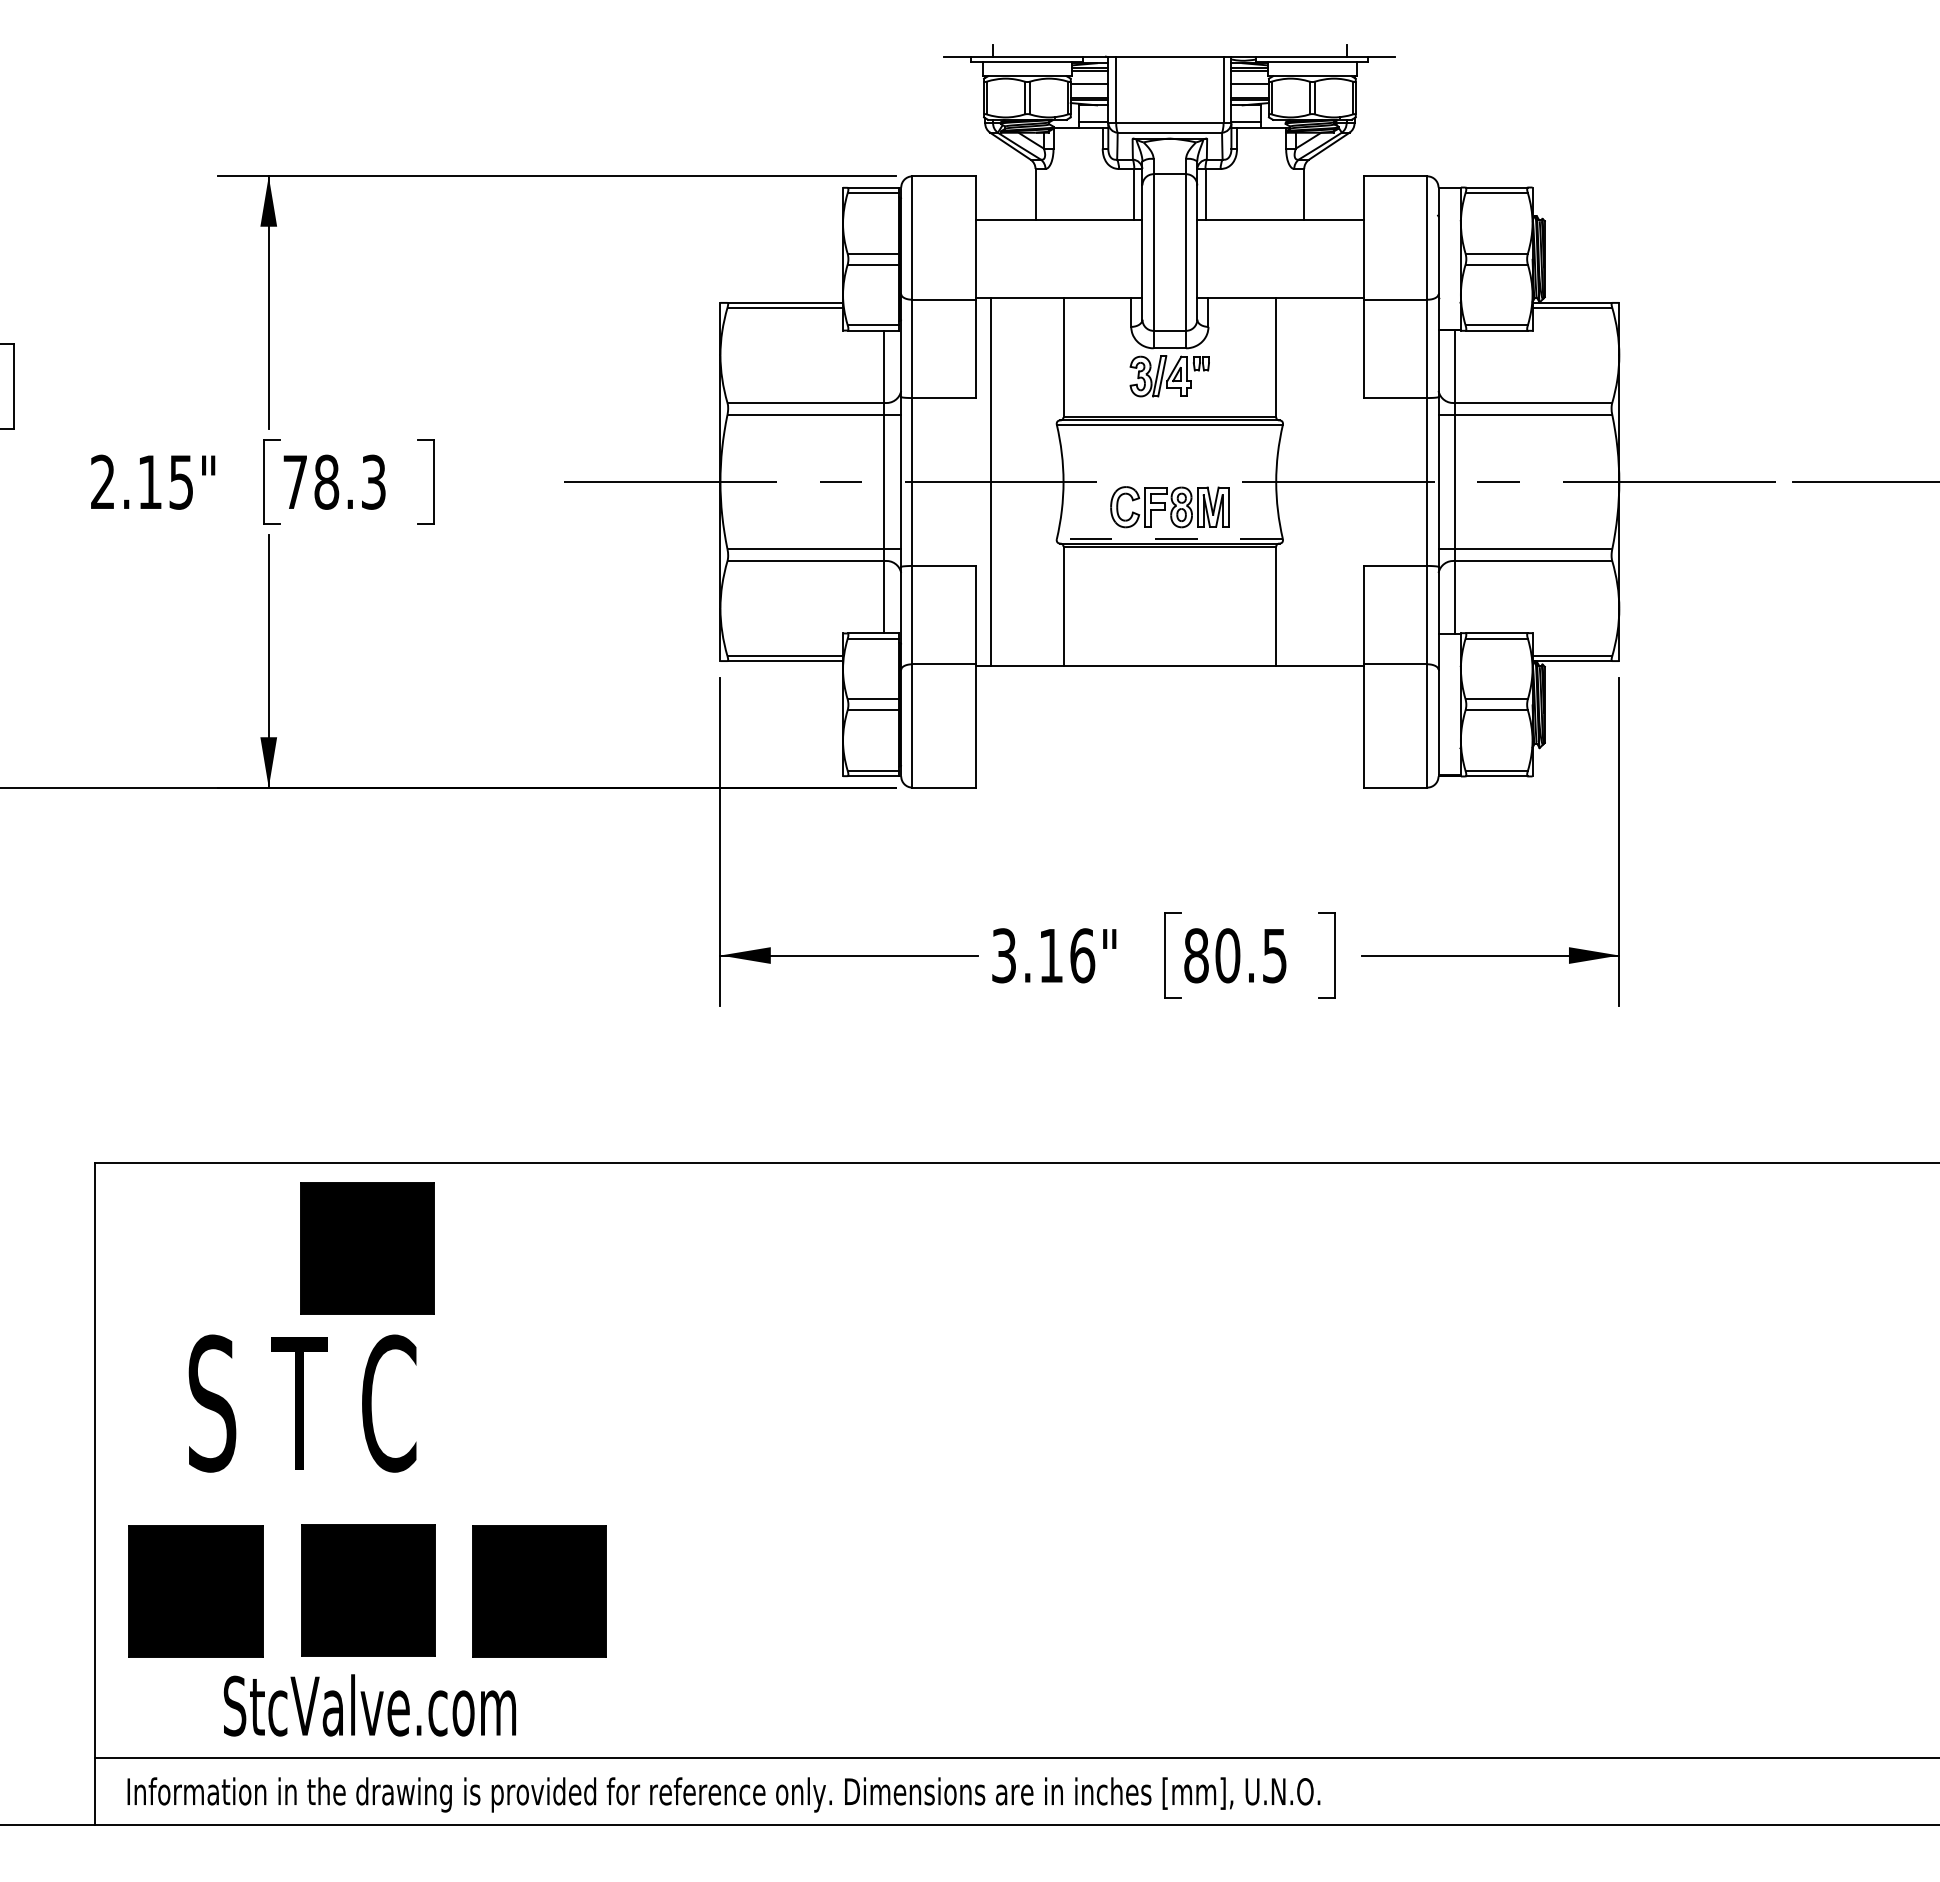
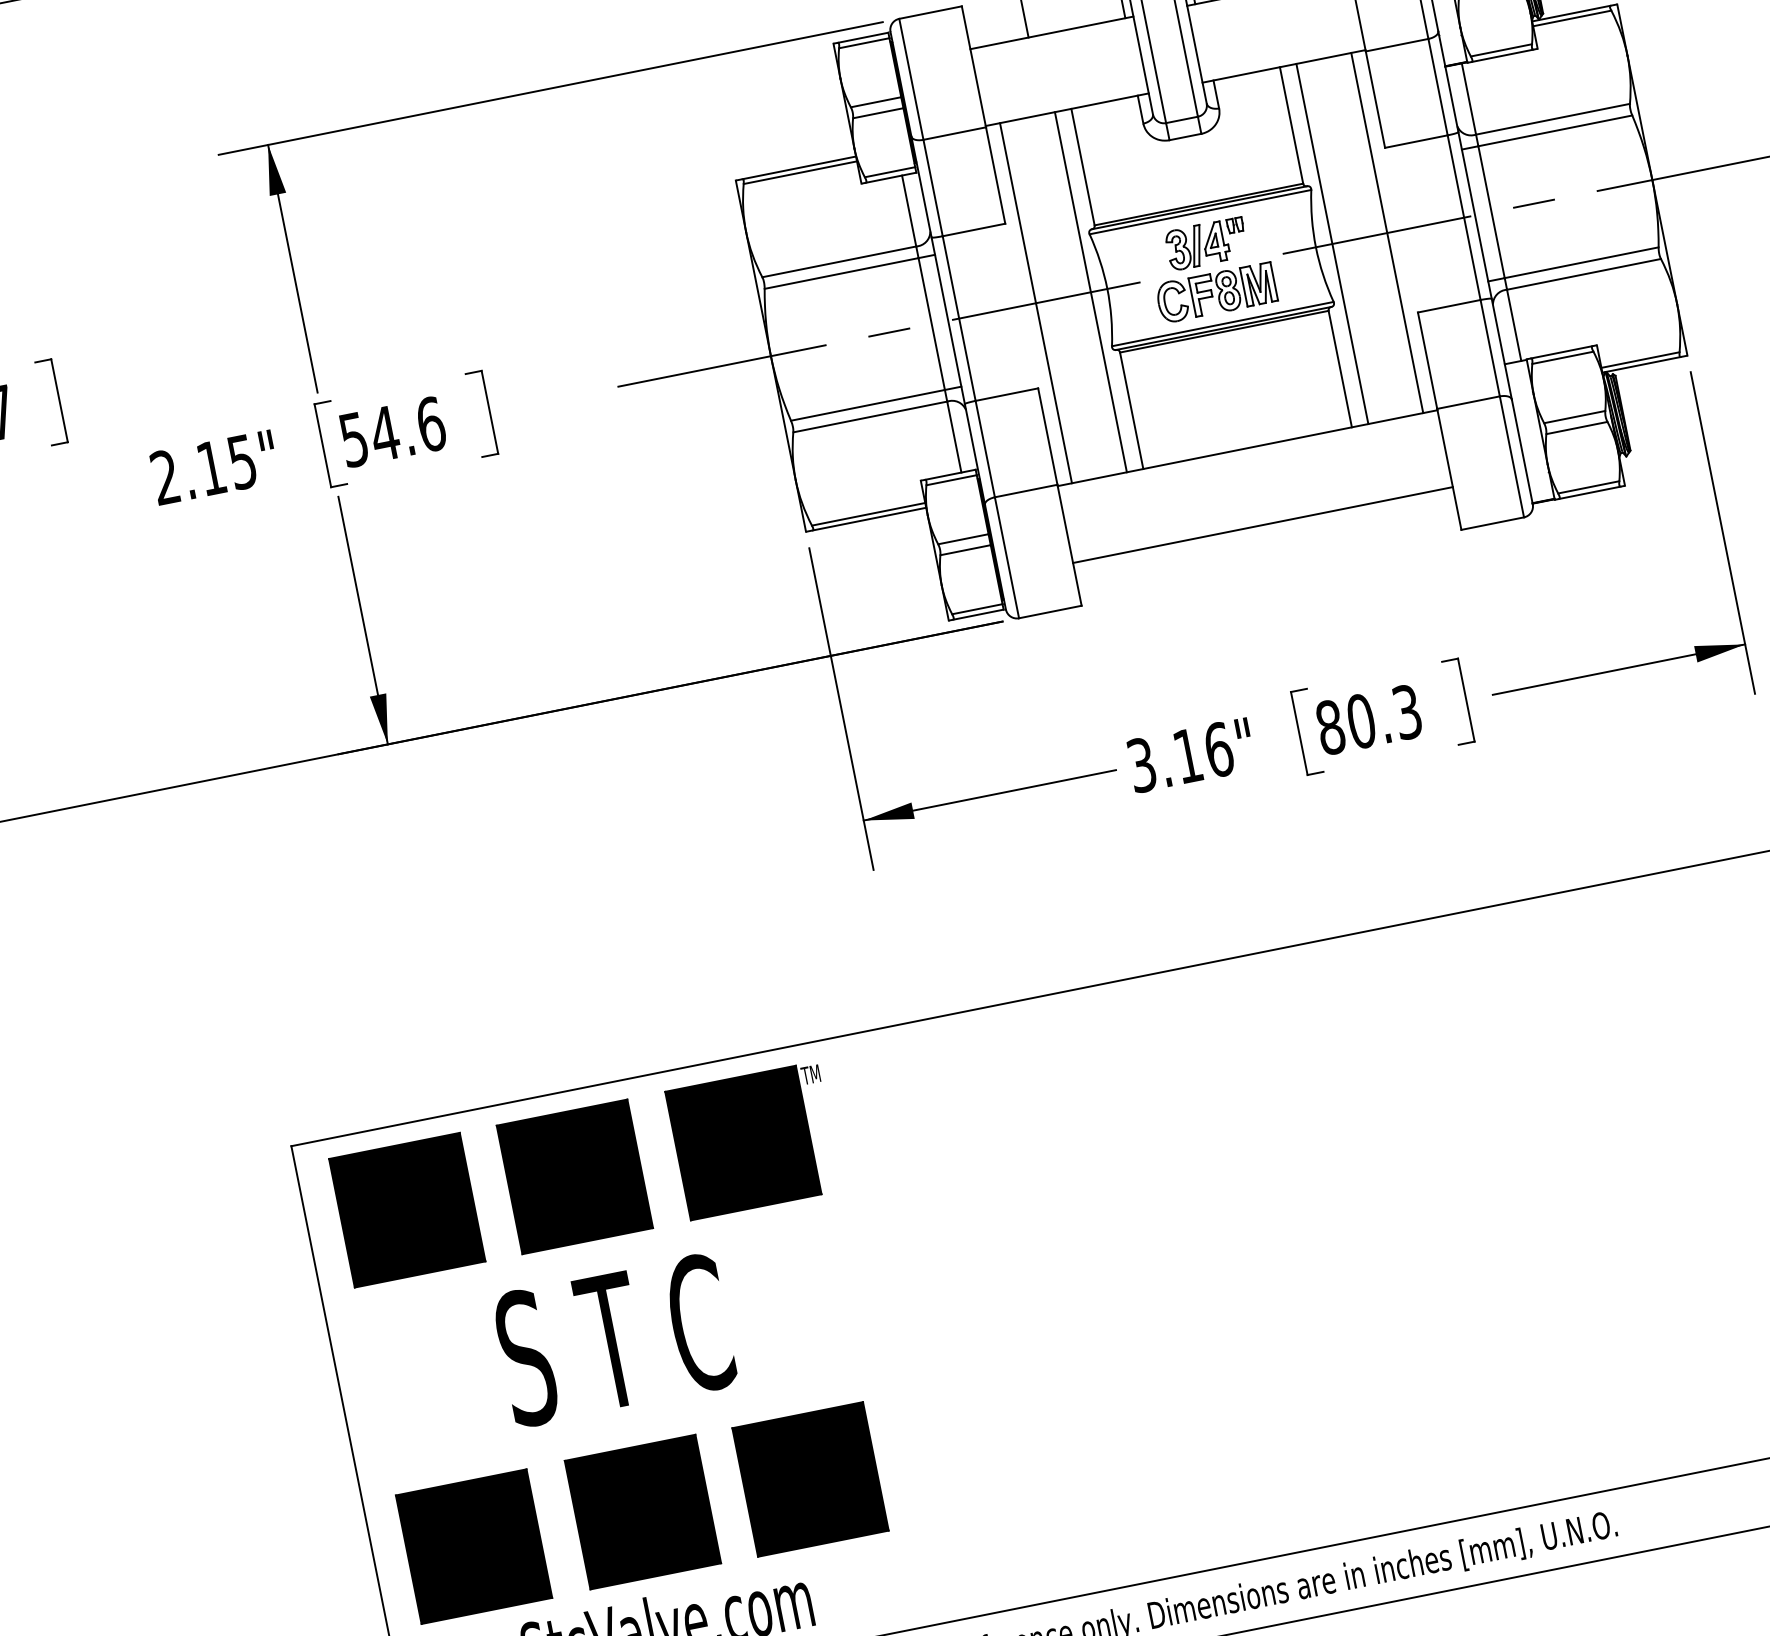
part: (1169, 376) -> (1206, 244), moved
text: (334, 481) -> (392, 431), 78.3 -> 54.6
line: (1046, 481) -> (1090, 291), added
line: (1293, 481) -> (1332, 243), added
line: (1348, 481) -> (1386, 232), added
line: (1169, 539) -> (1222, 324), dashed -> solid
line: (1169, 744) -> (1262, 525), added
text: (1274, 955) -> (1407, 711), 80.5 -> 80.3
part: (196, 1248) -> (407, 1210), added
part: (549, 1248) -> (753, 1141), added
text: (302, 1403) -> (614, 1340), moved

